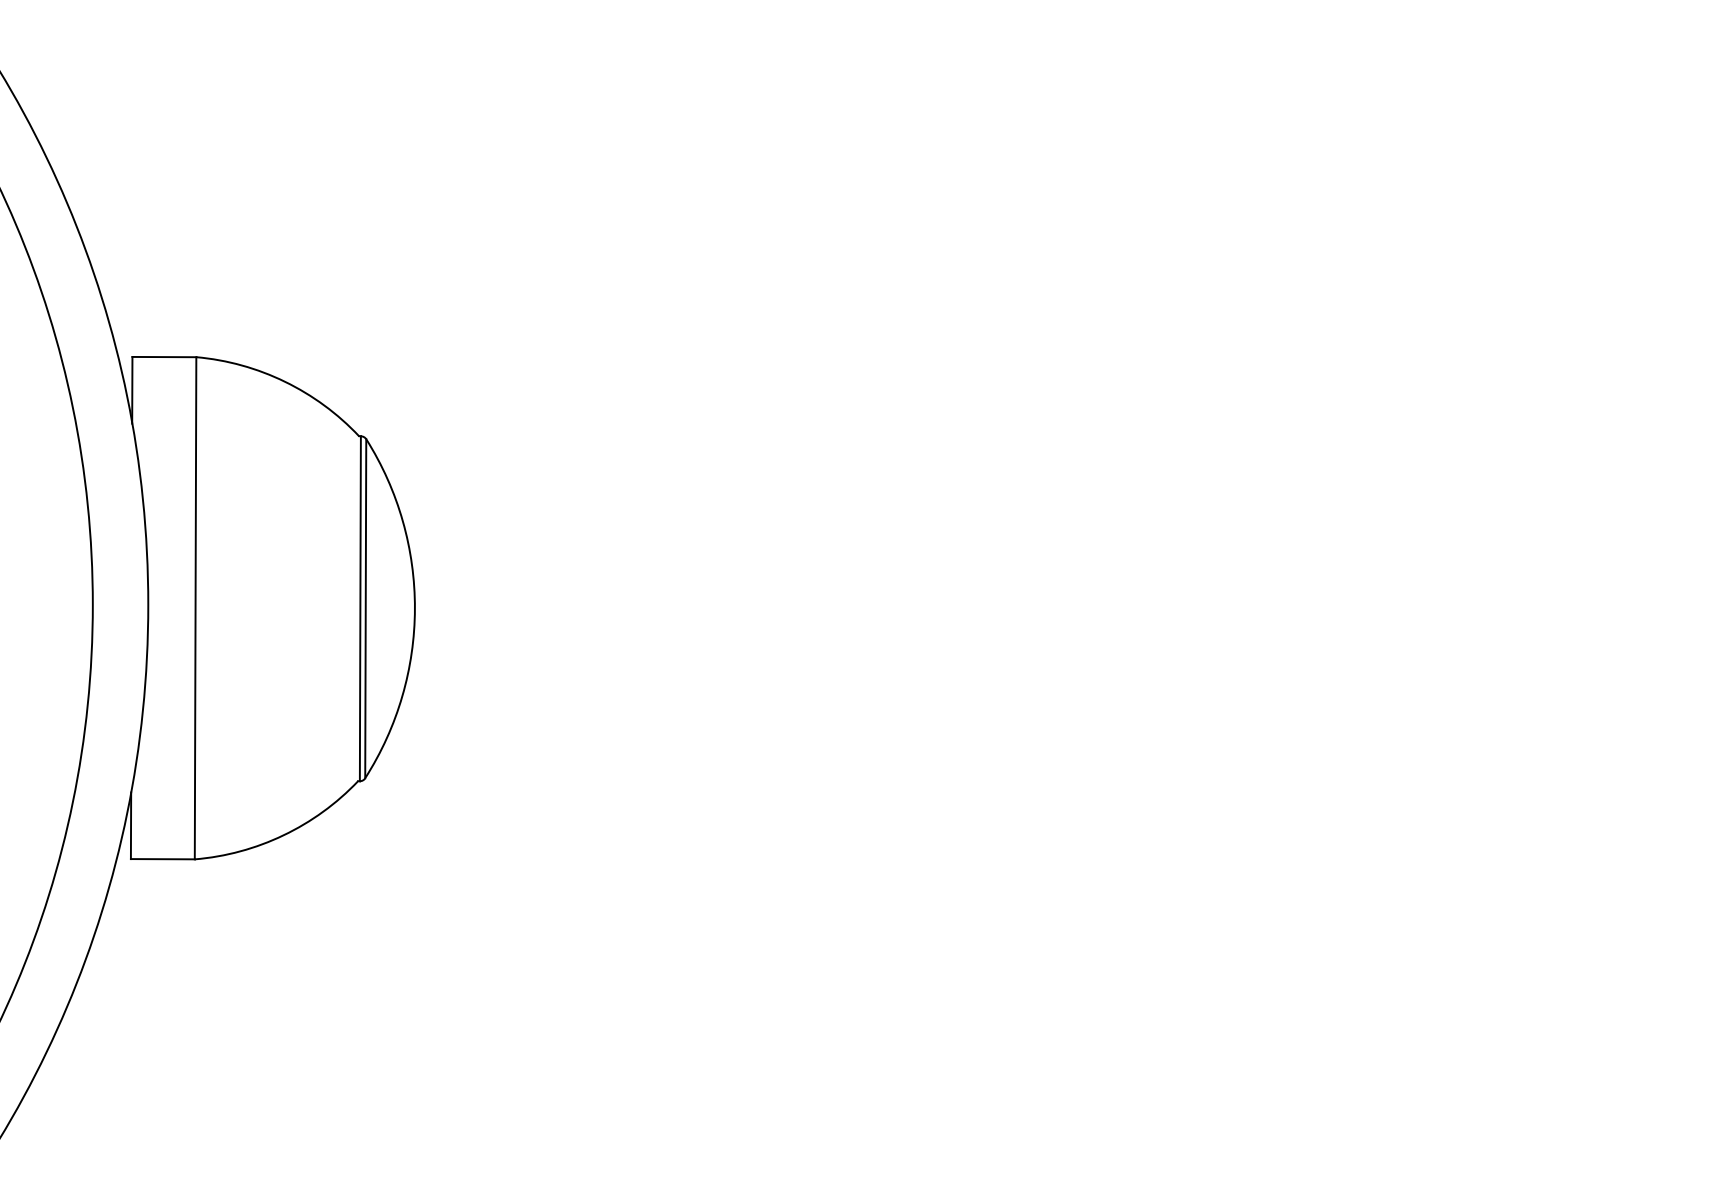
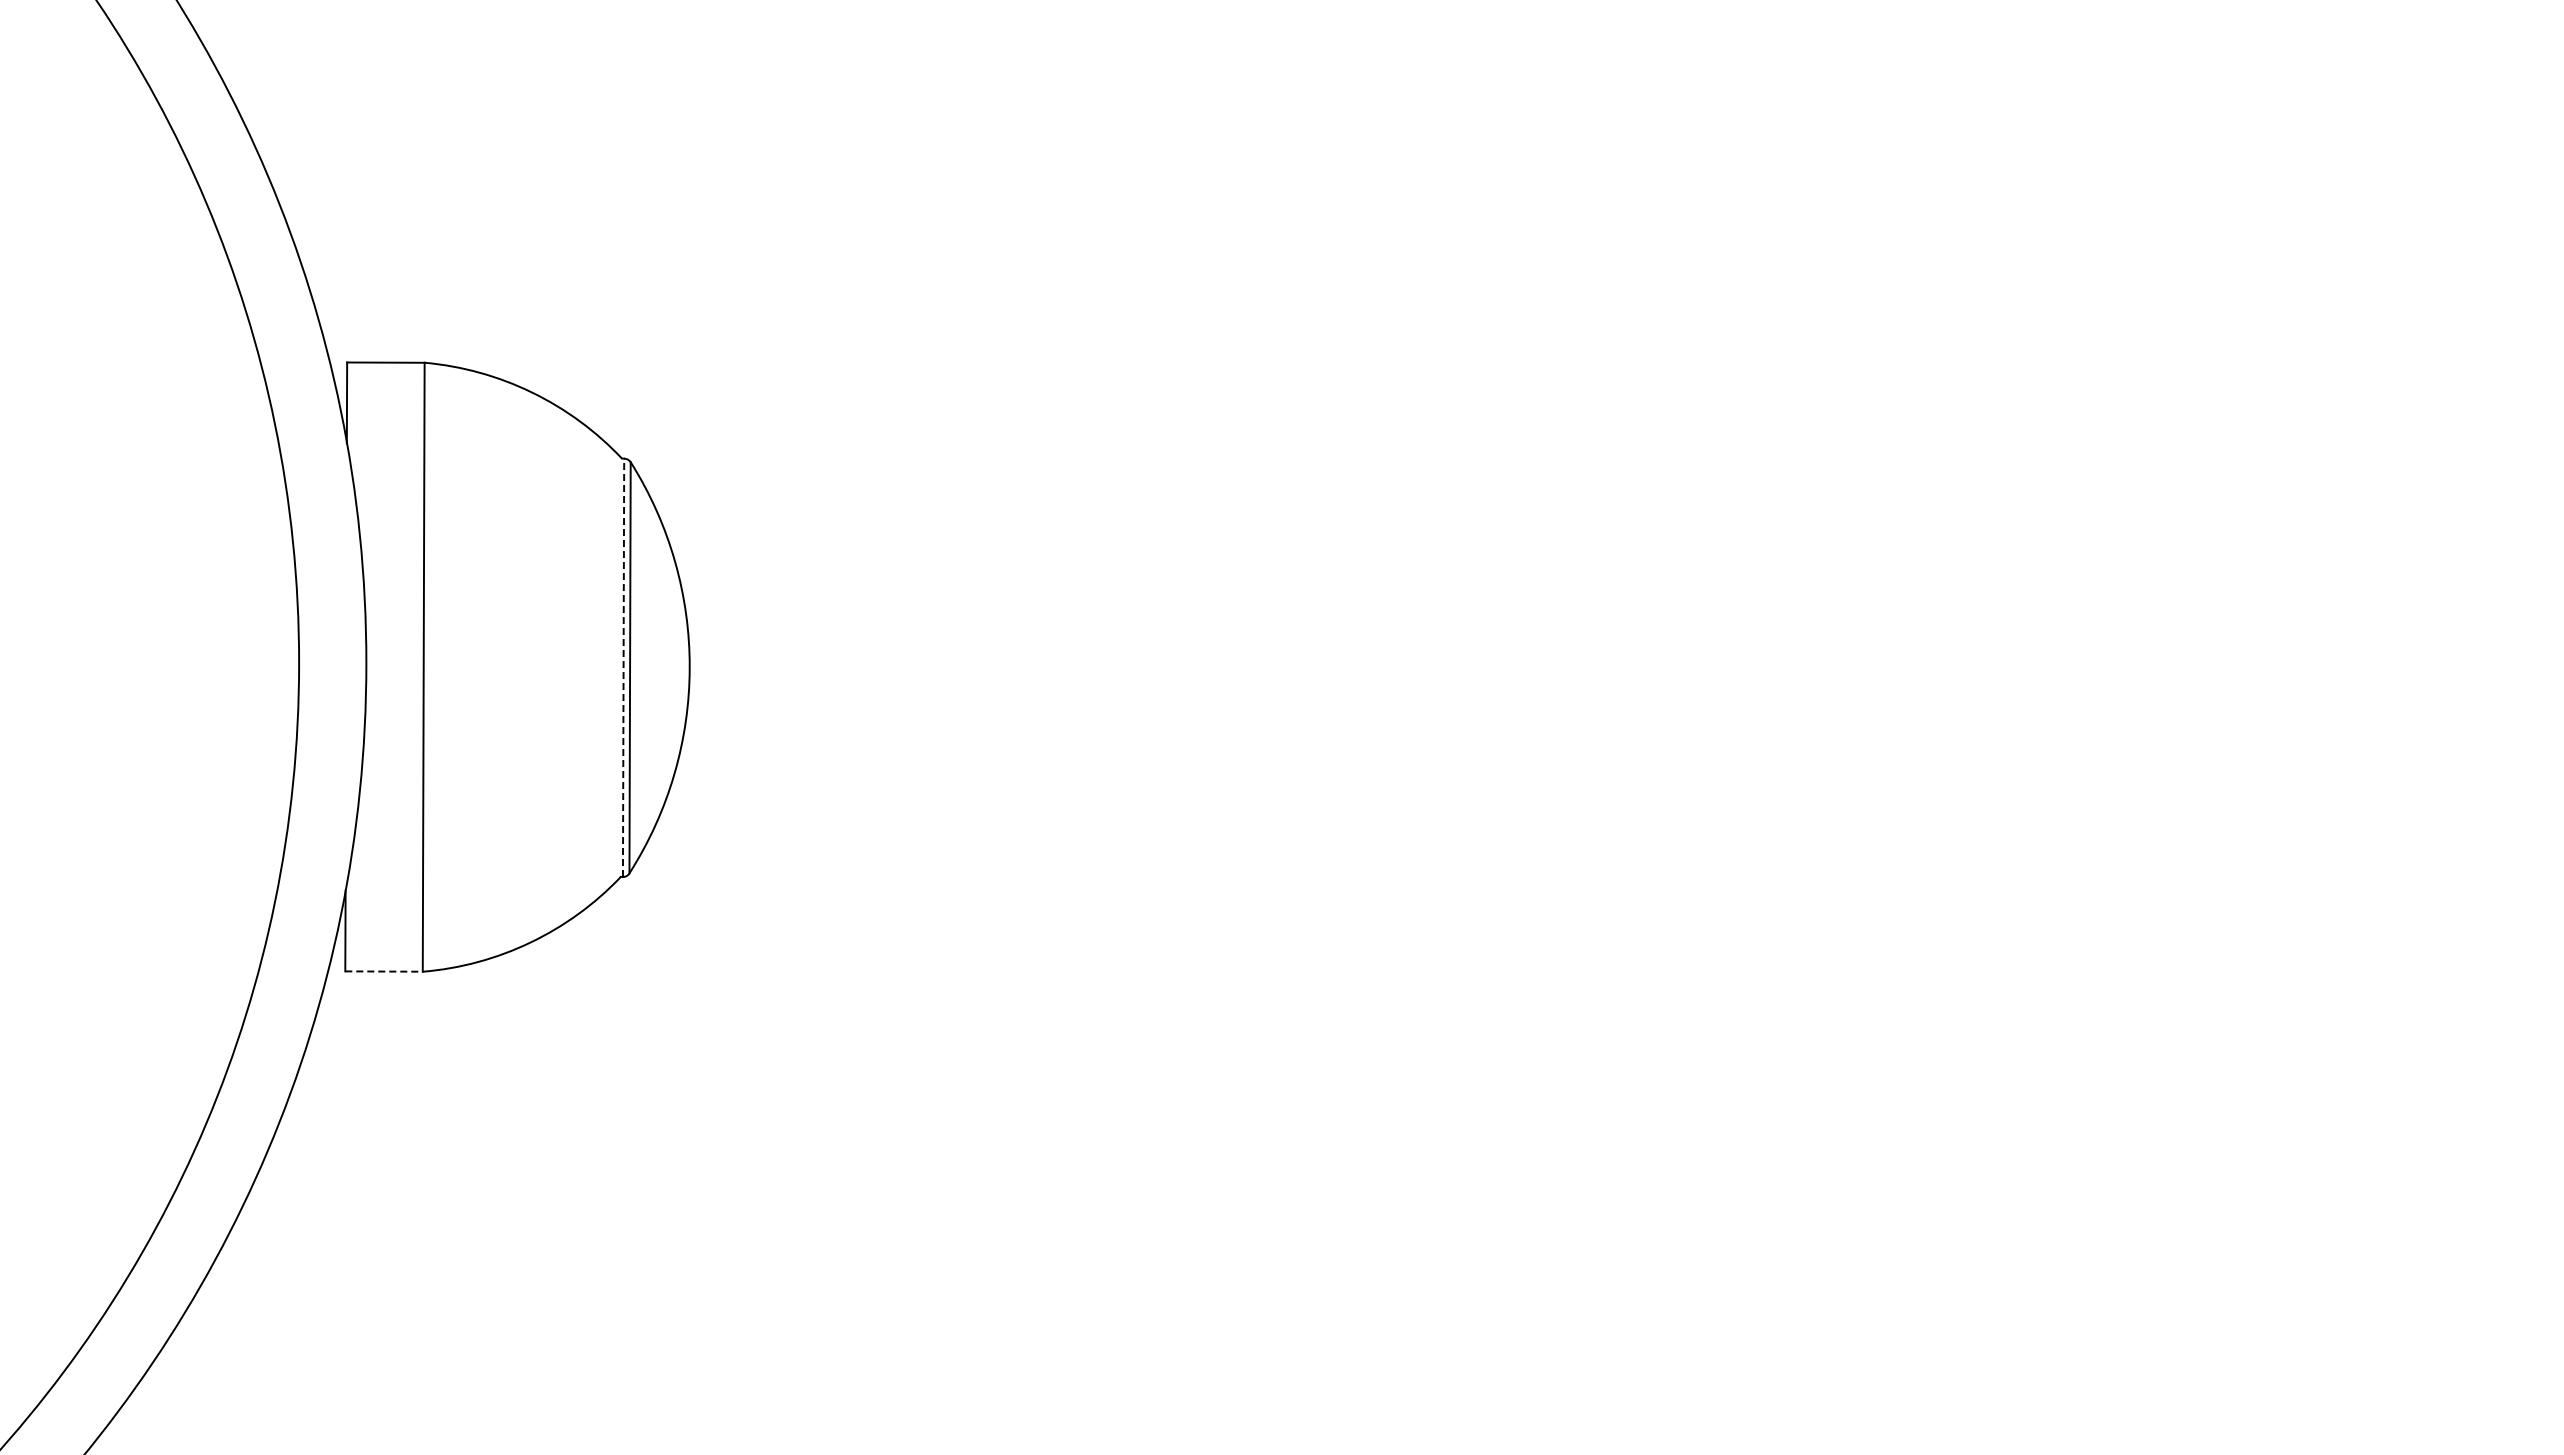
line: (360, 608) -> (623, 667), solid -> dashed
line: (163, 859) -> (384, 971), solid -> dashed

